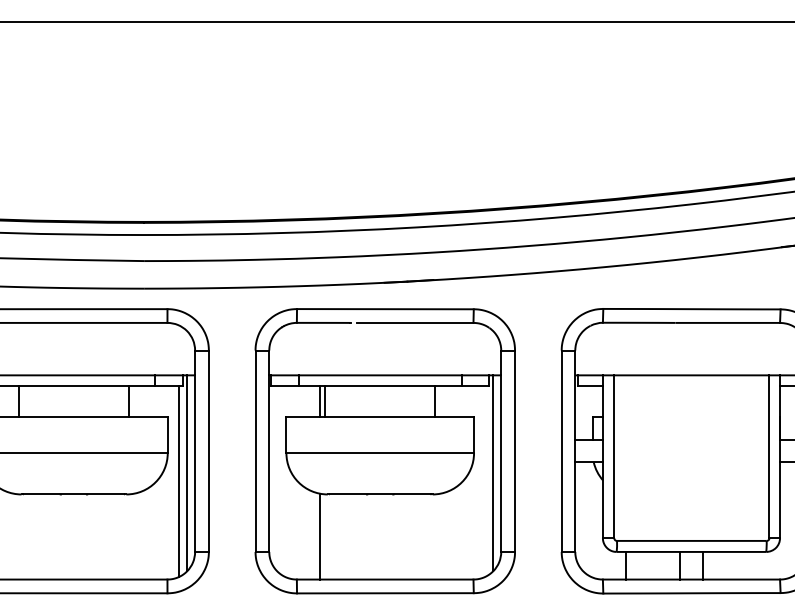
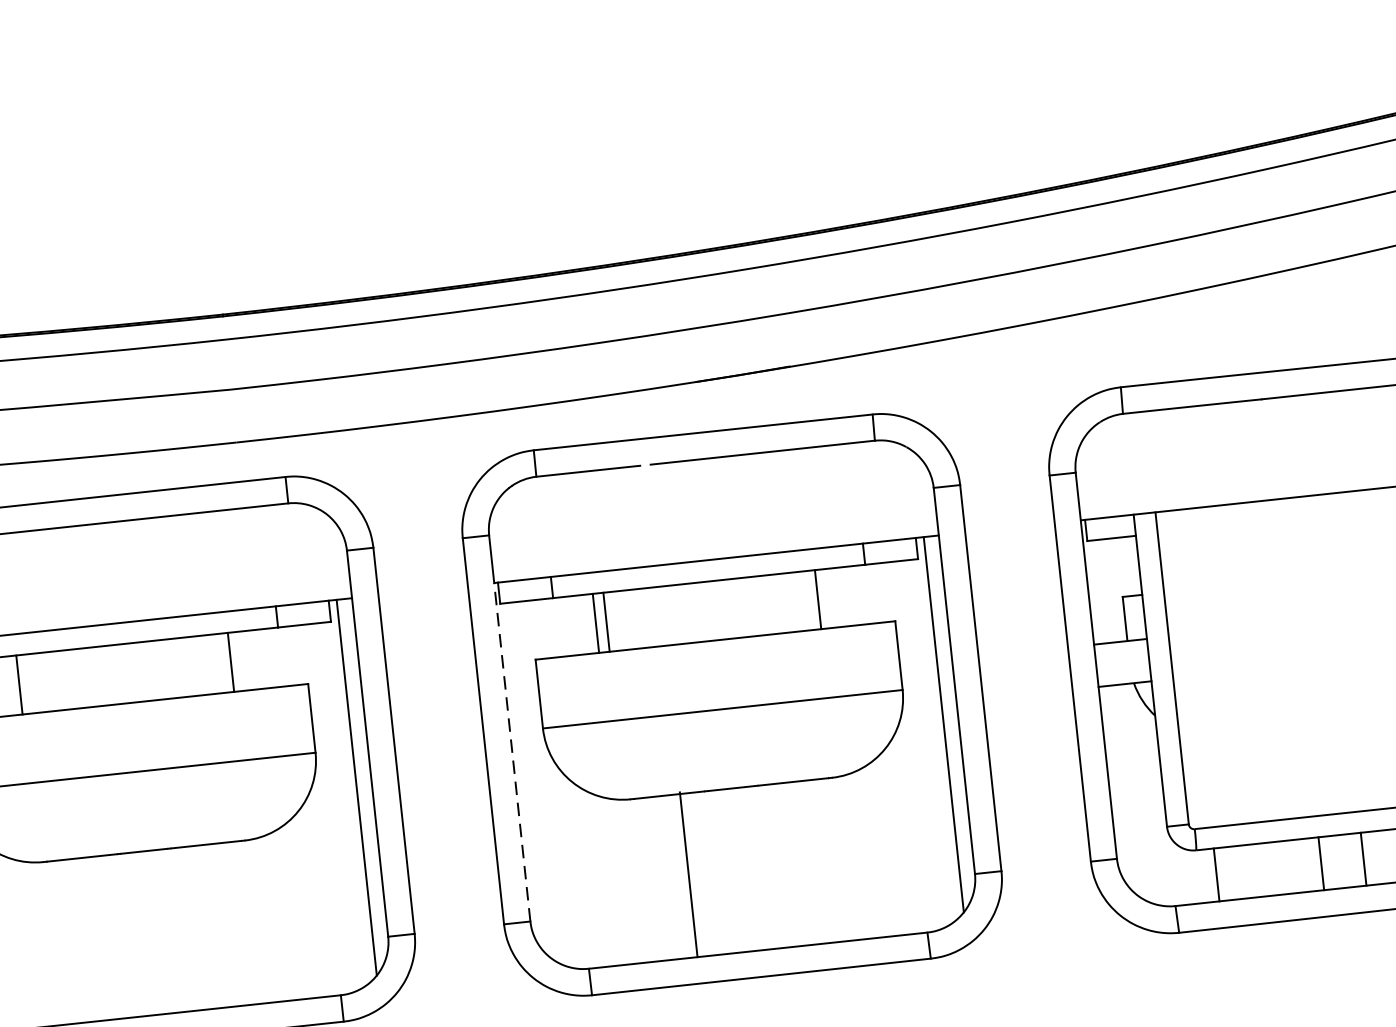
line: (269, 463) -> (512, 751), solid -> dashed
line: (179, 481) -> (343, 804), removed
line: (319, 536) -> (688, 874), moved

